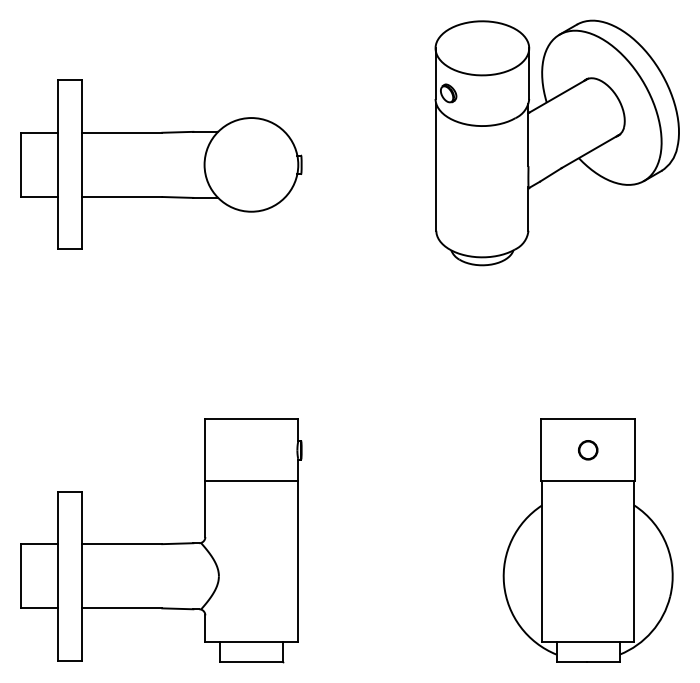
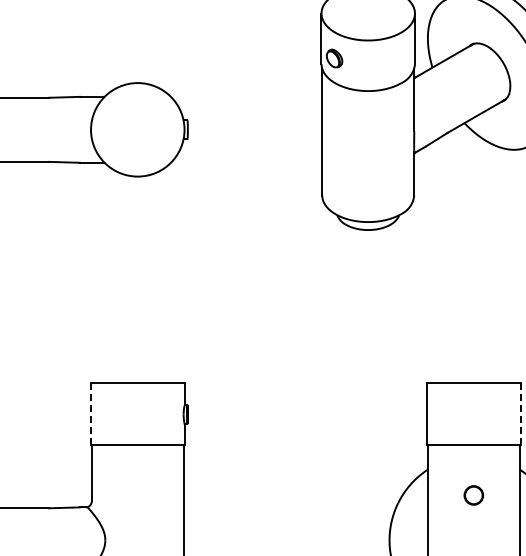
line: (635, 449) -> (521, 413), solid -> dashed
line: (204, 450) -> (90, 414), solid -> dashed
circle: (588, 450) -> (474, 495), moved

